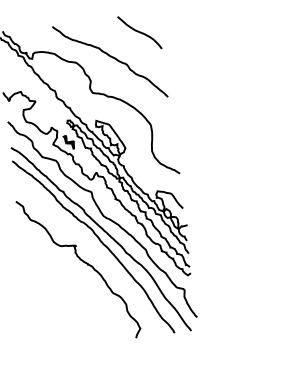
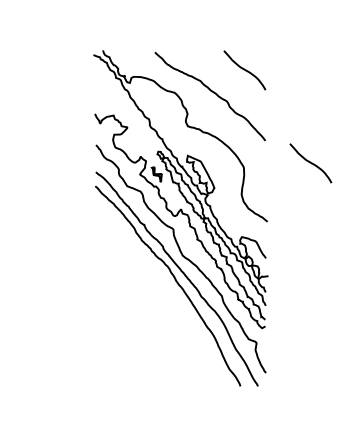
curve: (213, 113) -> (310, 163), added
curve: (83, 262) -> (155, 300), removed

